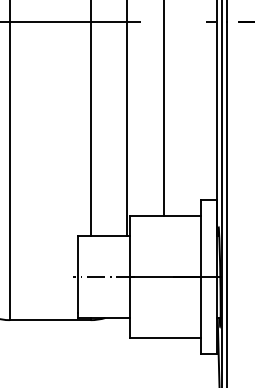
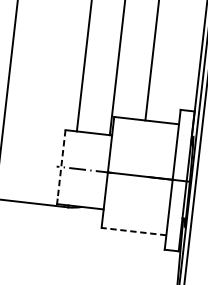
line: (78, 275) -> (61, 165), solid -> dashed
line: (165, 338) -> (133, 231), solid -> dashed

